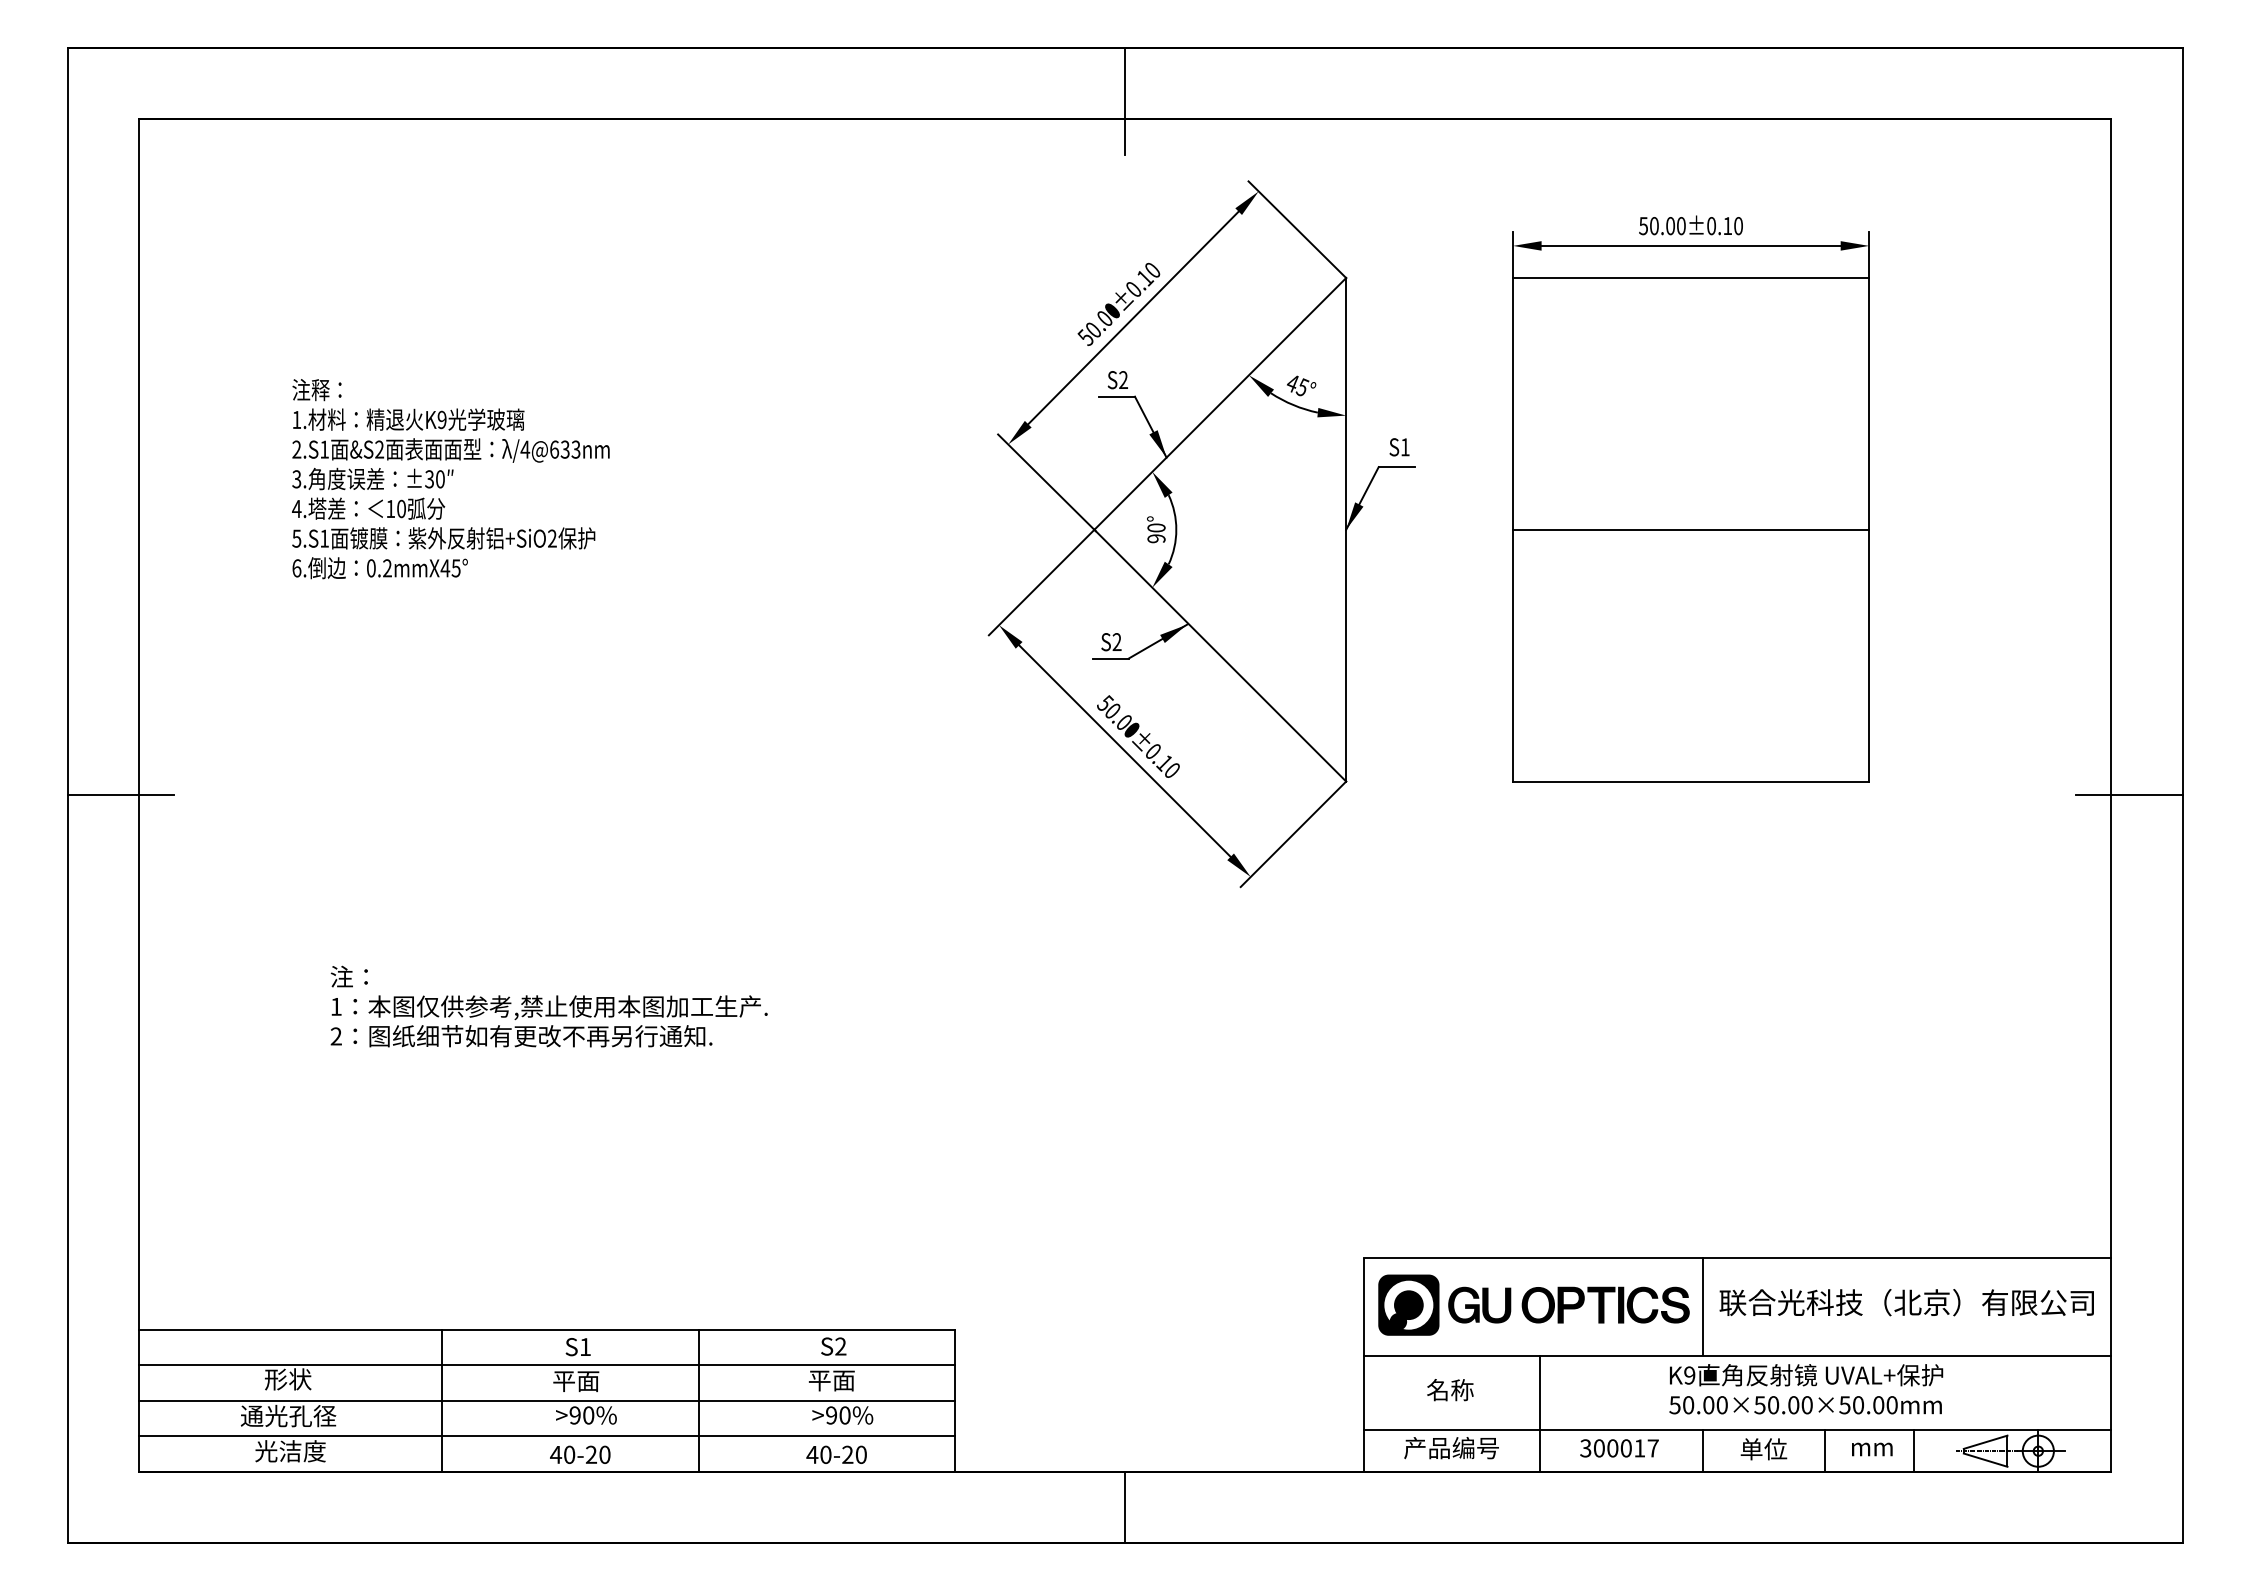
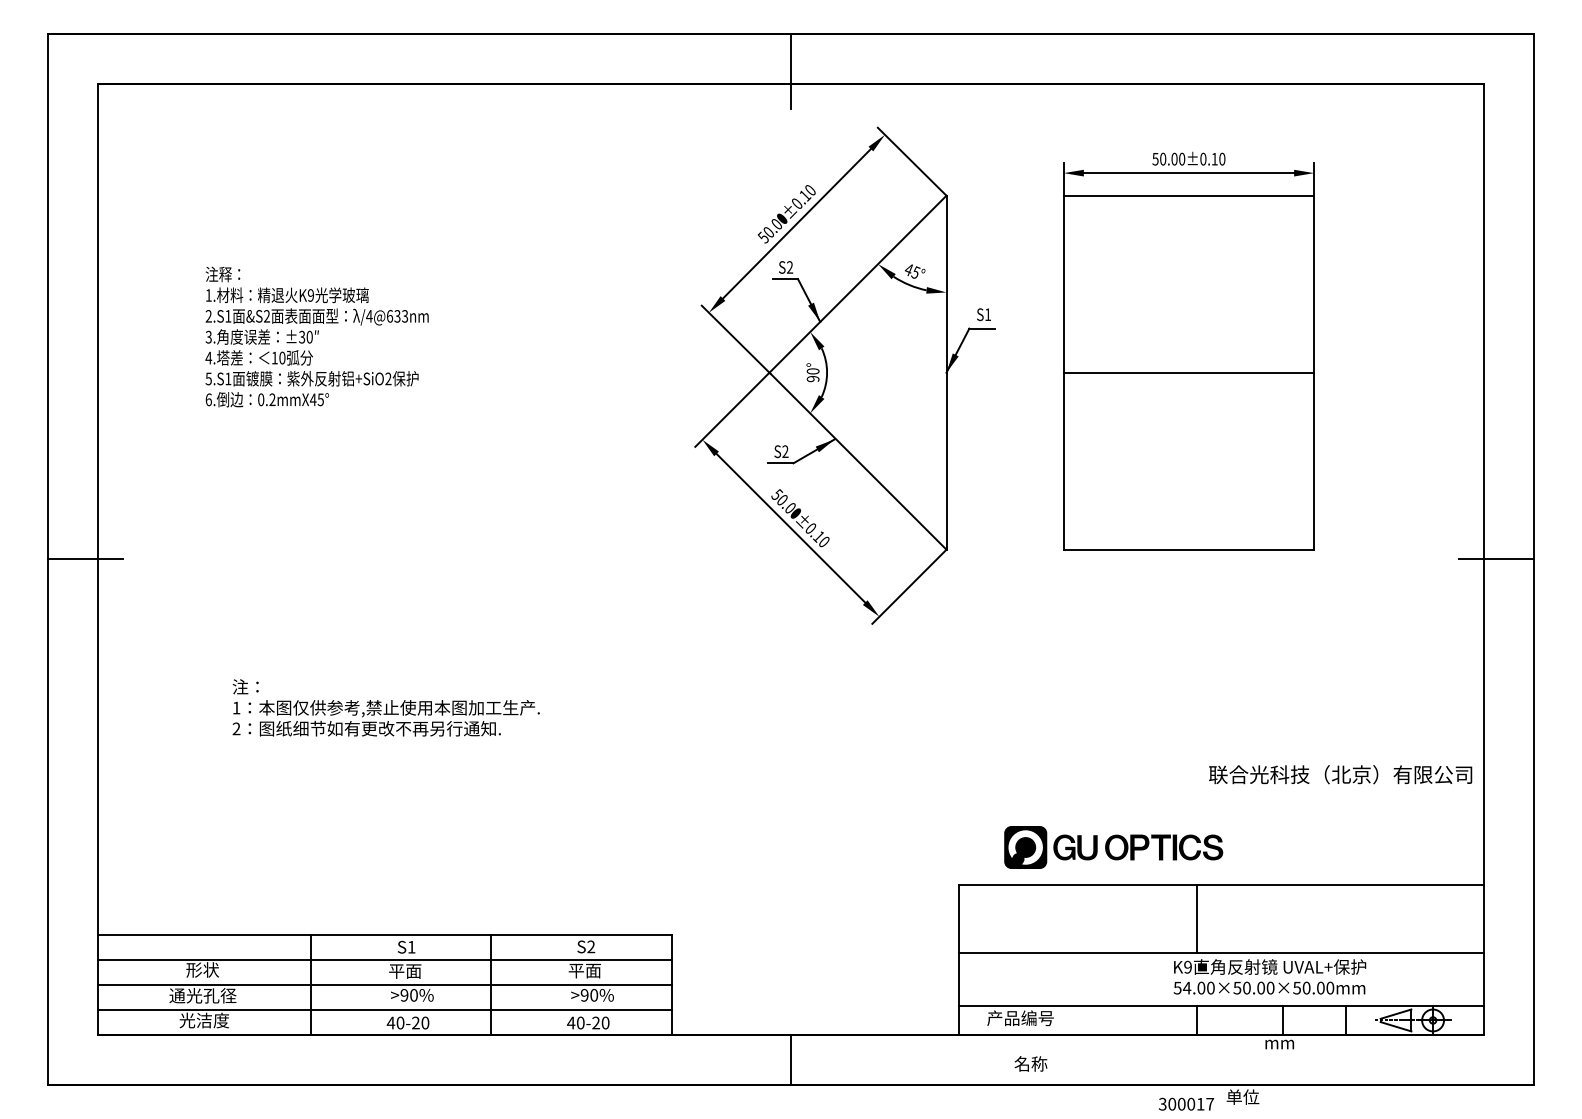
text: (1906, 1302) -> (1340, 774), moved
part: (1533, 1304) -> (1113, 847), moved
text: (1450, 1390) -> (1031, 1064), moved
text: (1688, 1405) -> (1187, 988), ^J50.00×50.00×50.00mm -> ^J54.00×50.00×50.00mm
line: (1539, 1413) -> (1082, 993), removed
text: (1619, 1448) -> (1186, 1104), moved
text: (1763, 1449) -> (1242, 1097), moved
text: (1872, 1449) -> (1279, 1044), moved

